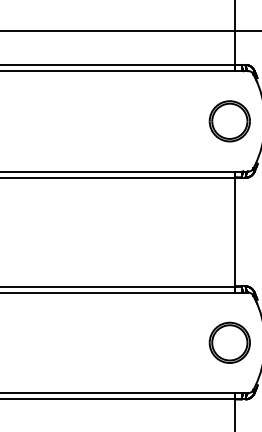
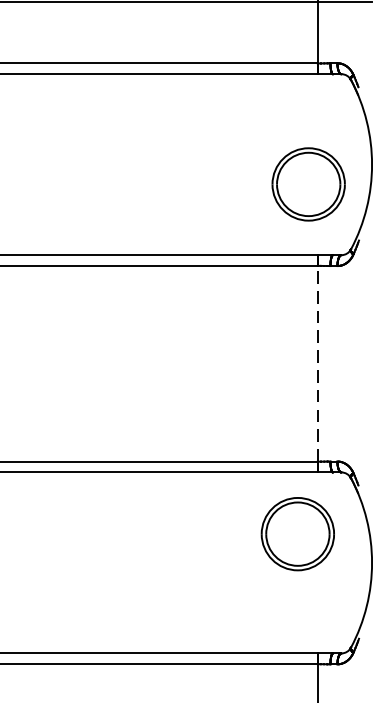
part: (229, 121) -> (308, 184), moved
line: (234, 231) -> (317, 362), solid -> dashed
part: (229, 342) -> (297, 533), moved

